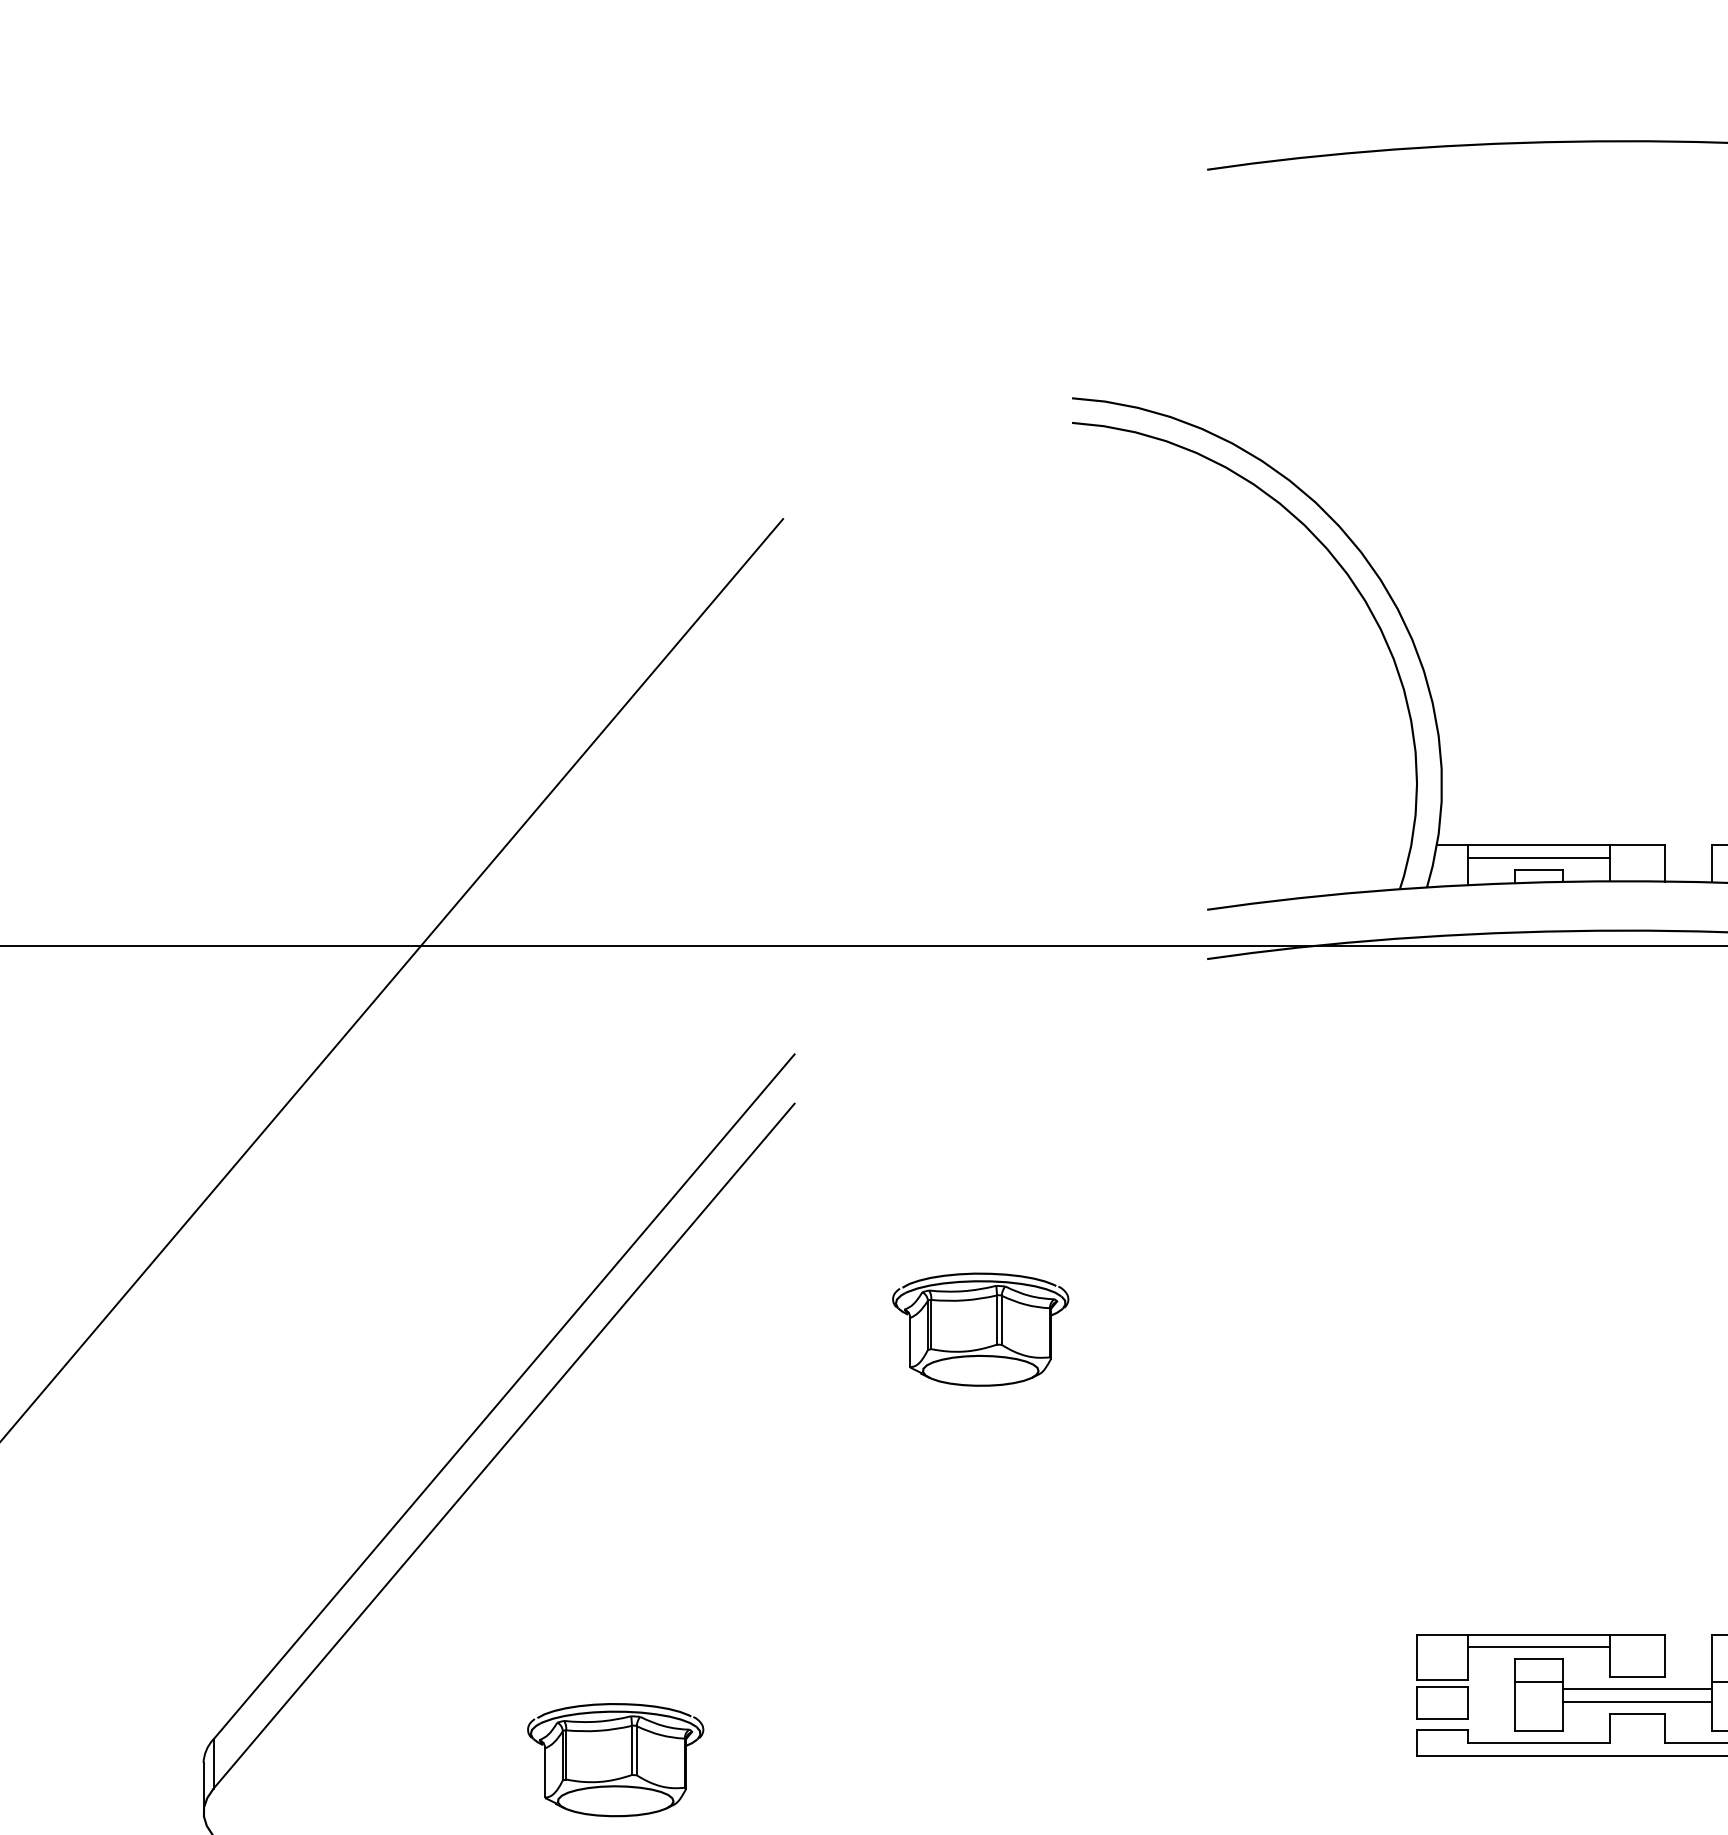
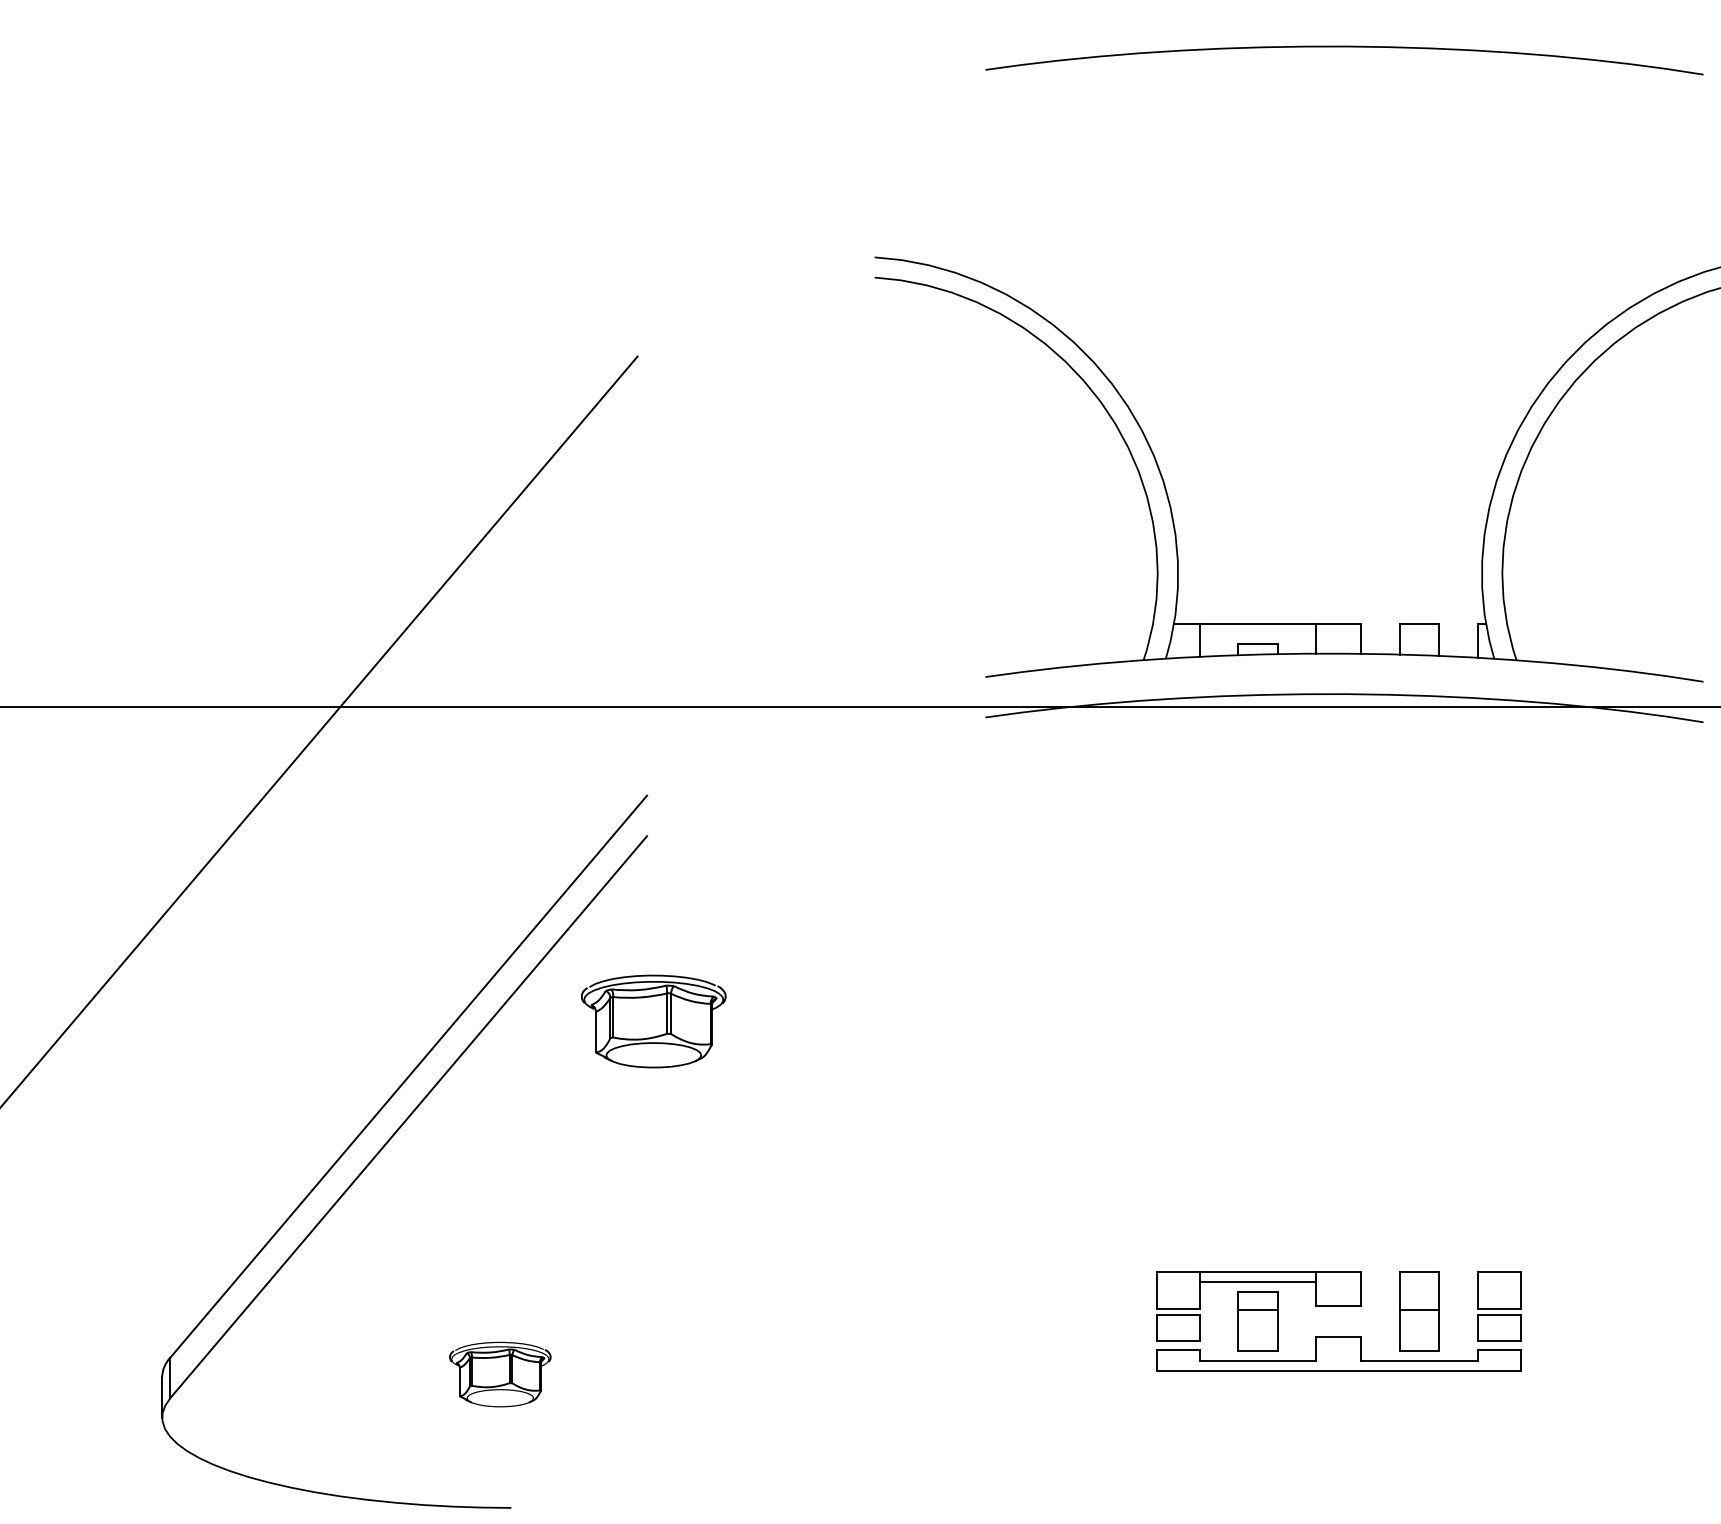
line: (1538, 857) -> (1257, 634), removed
part: (980, 1329) -> (653, 1021), moved
line: (1637, 1689) -> (1338, 1316), removed
line: (1637, 1701) -> (1338, 1326), removed
part: (615, 1759) -> (500, 1374), size x0.7

